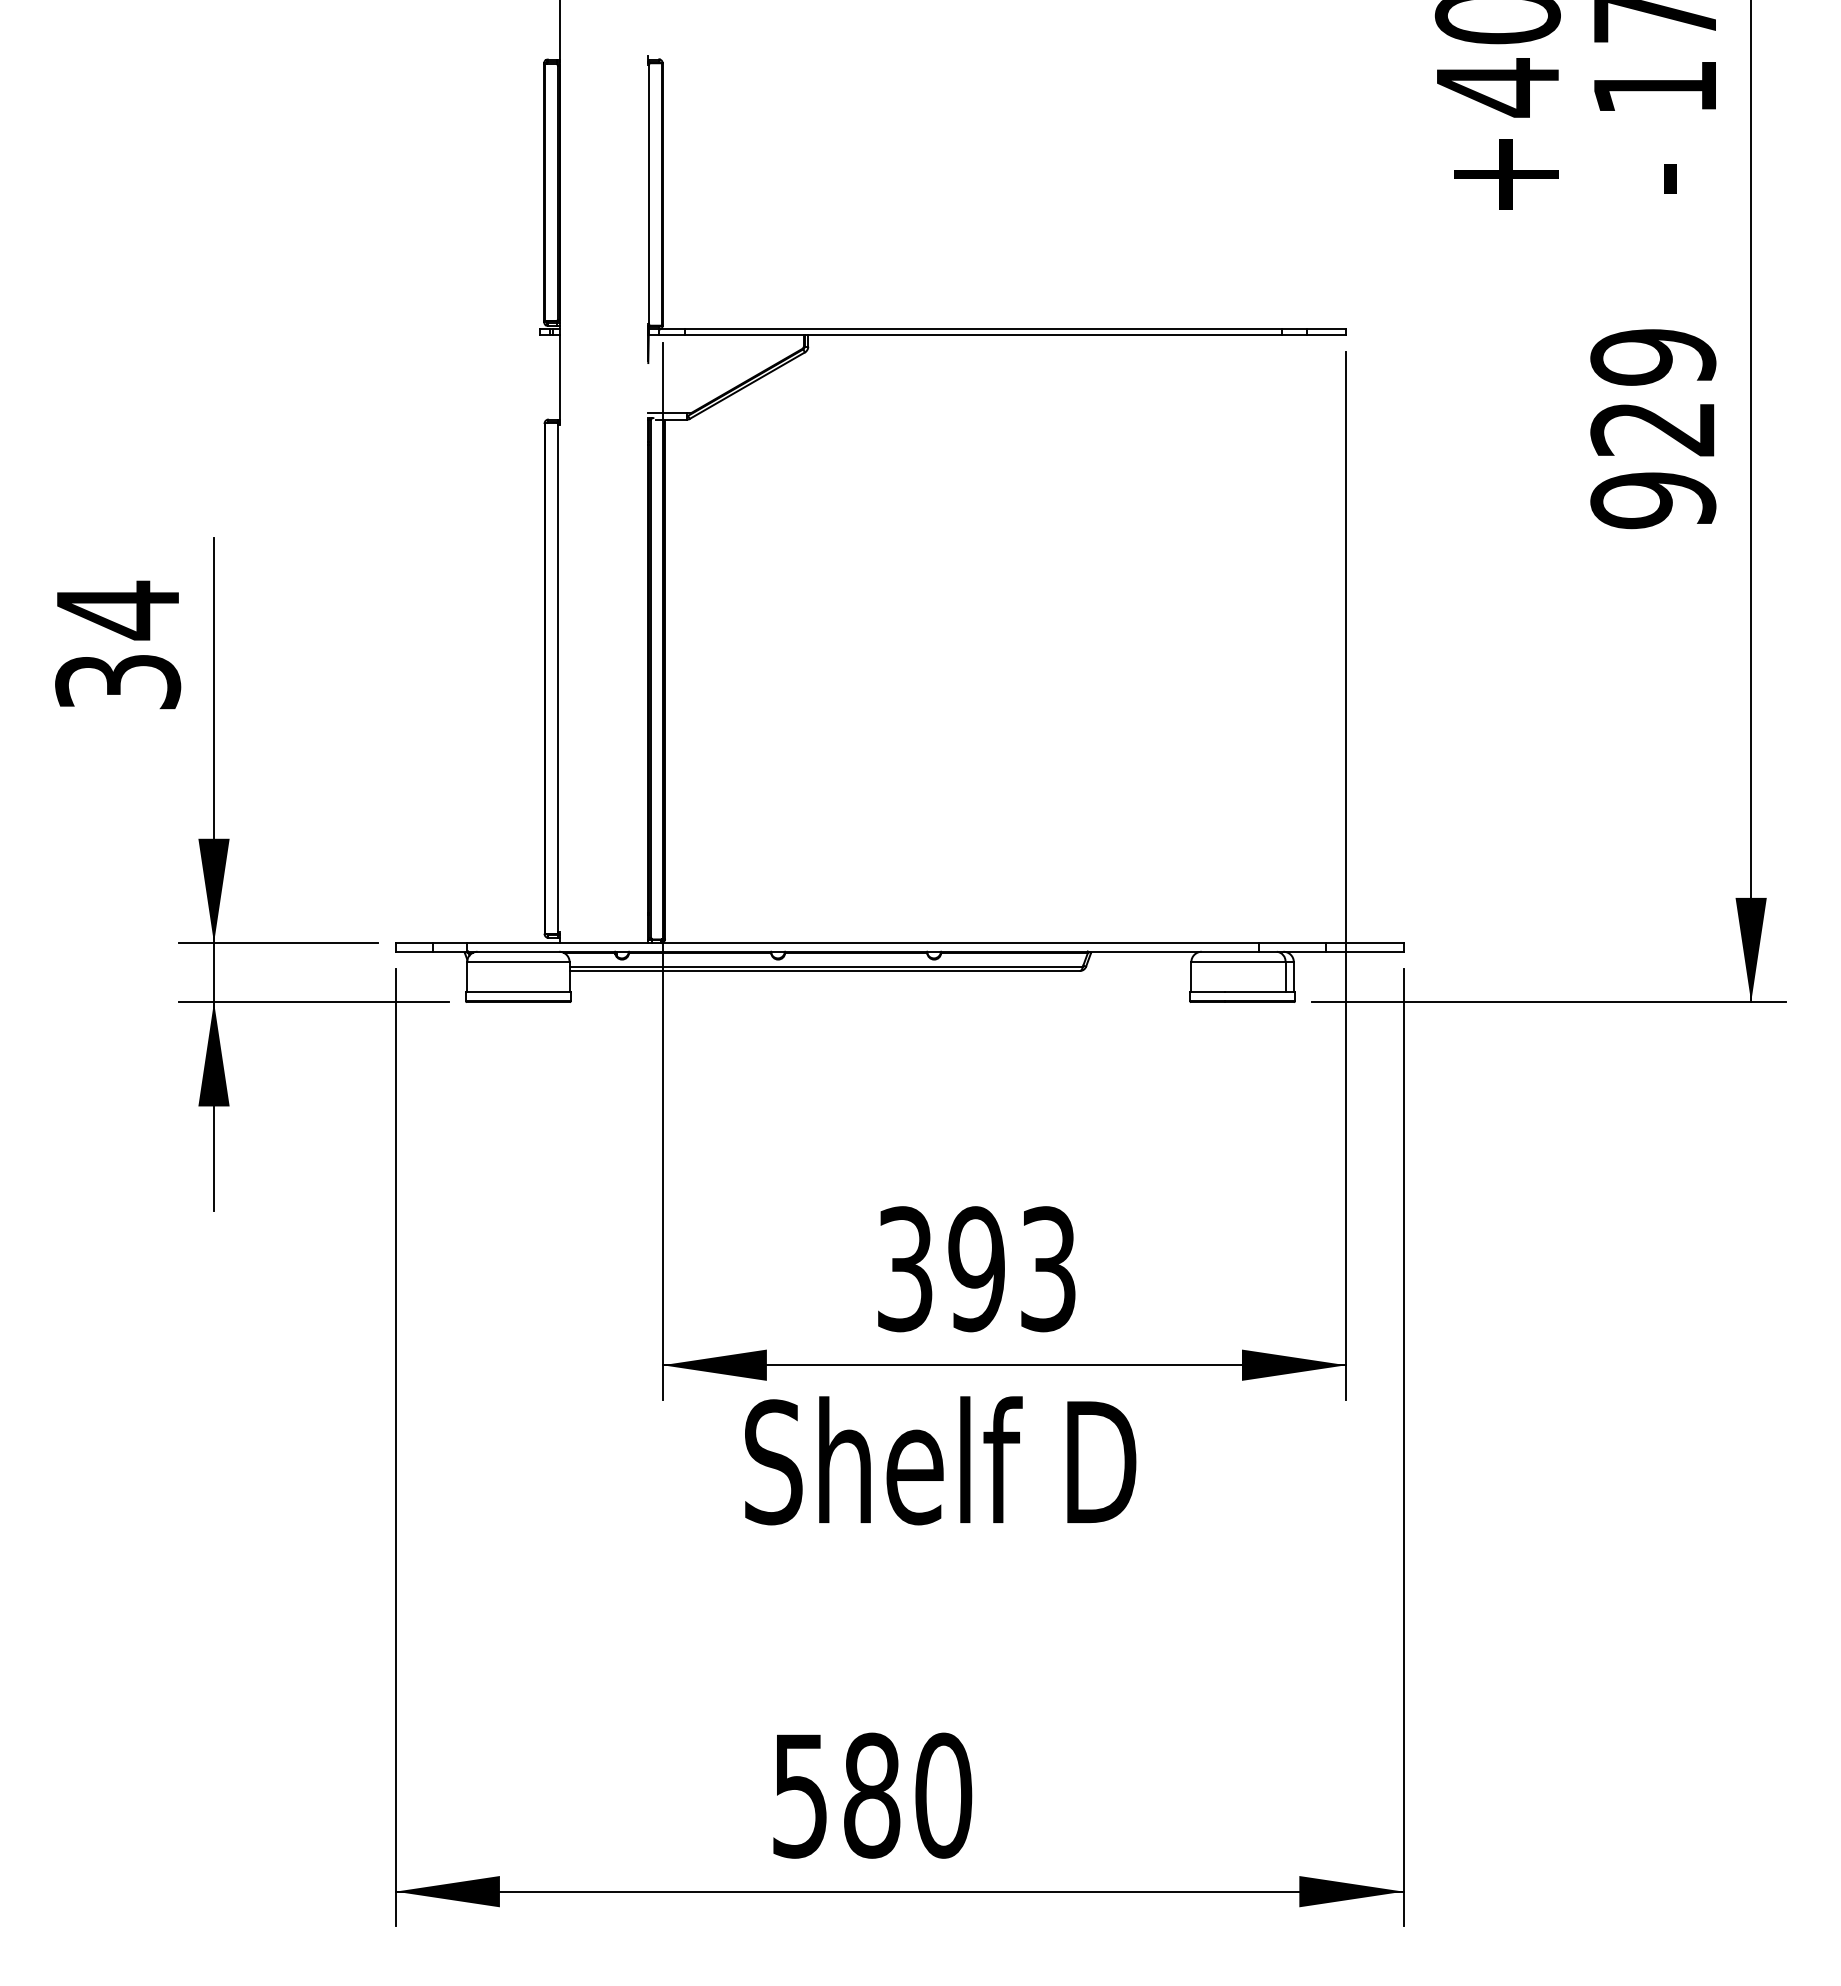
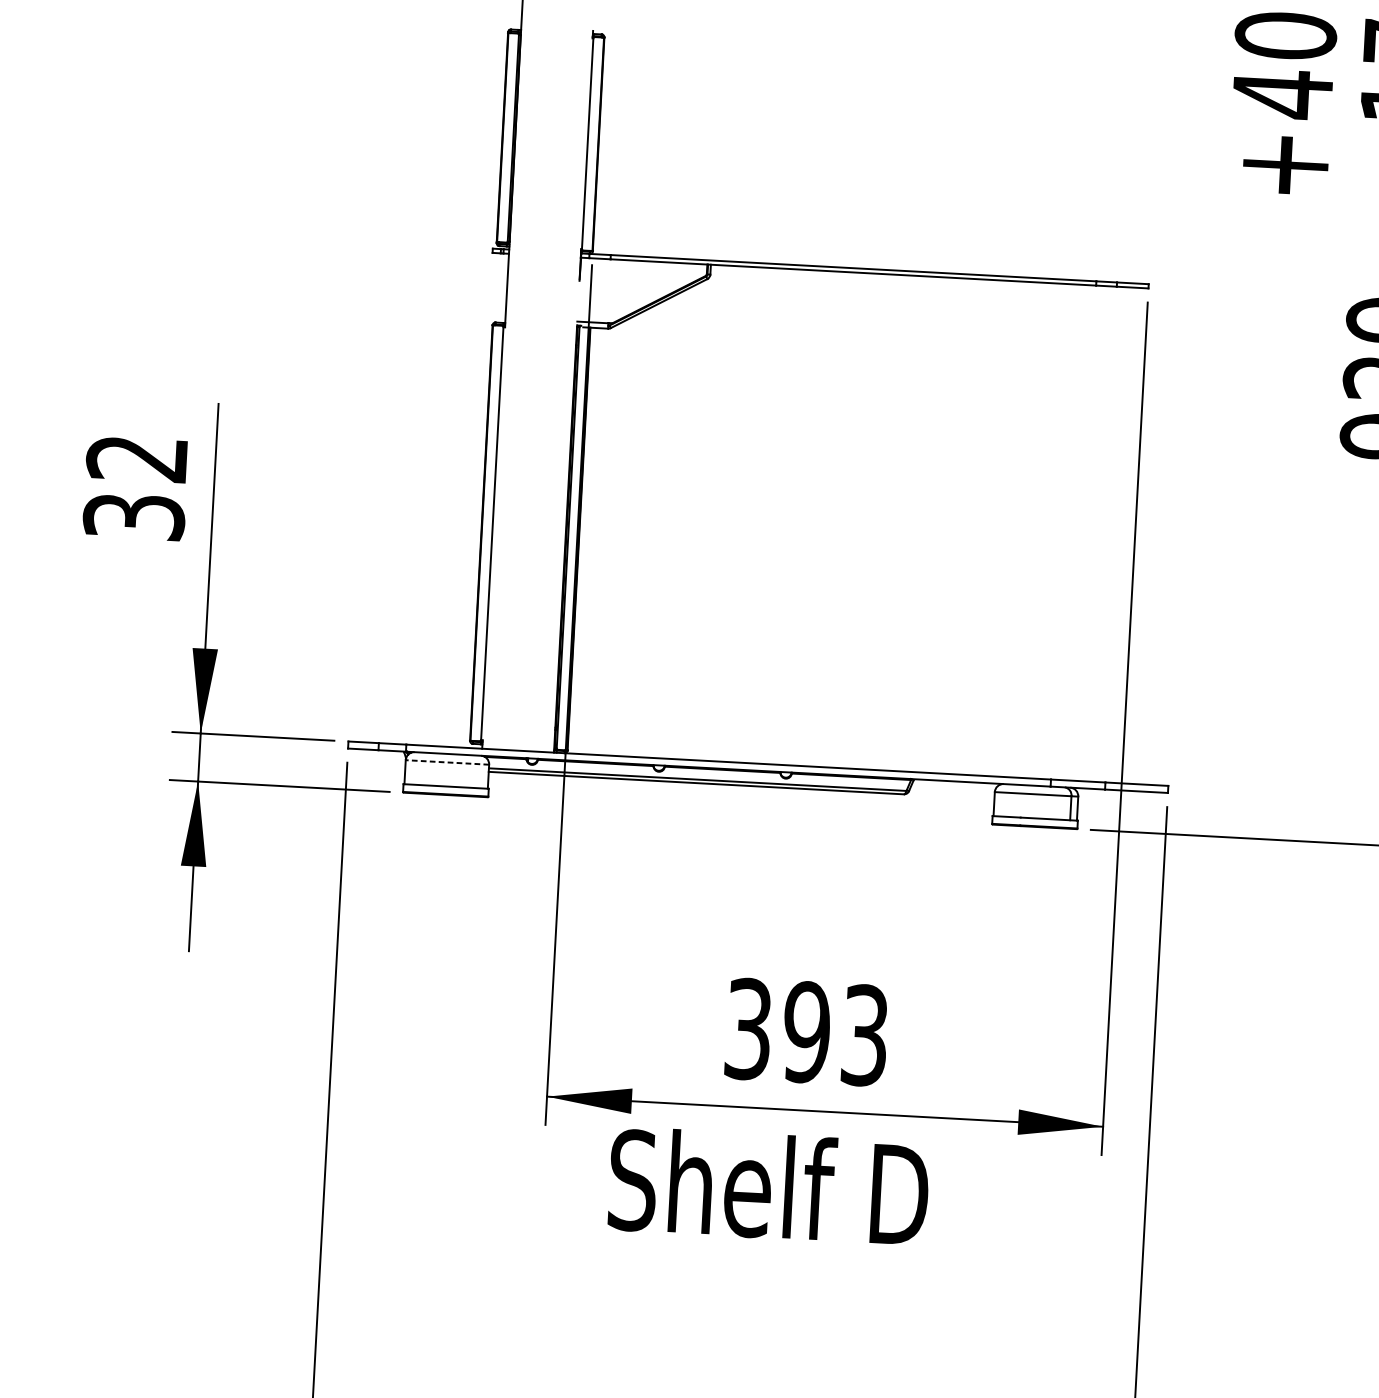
text: (116, 610) -> (136, 458), 34 -> 32
line: (517, 962) -> (446, 762), solid -> dashed

